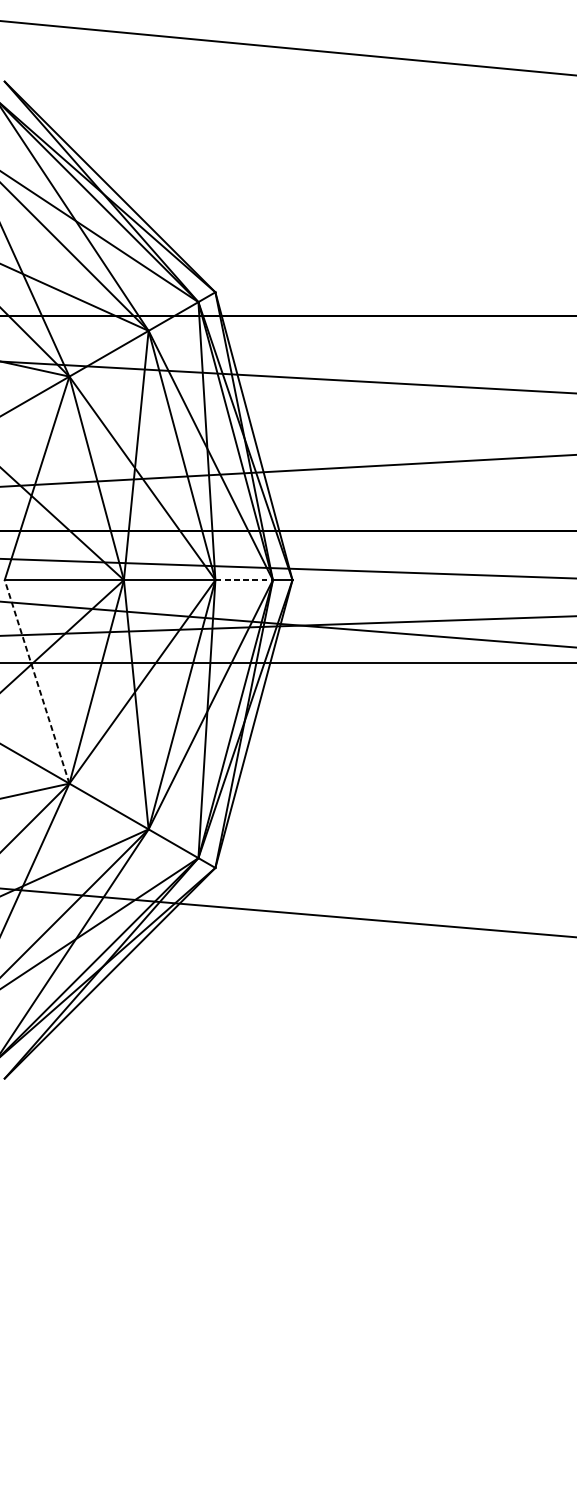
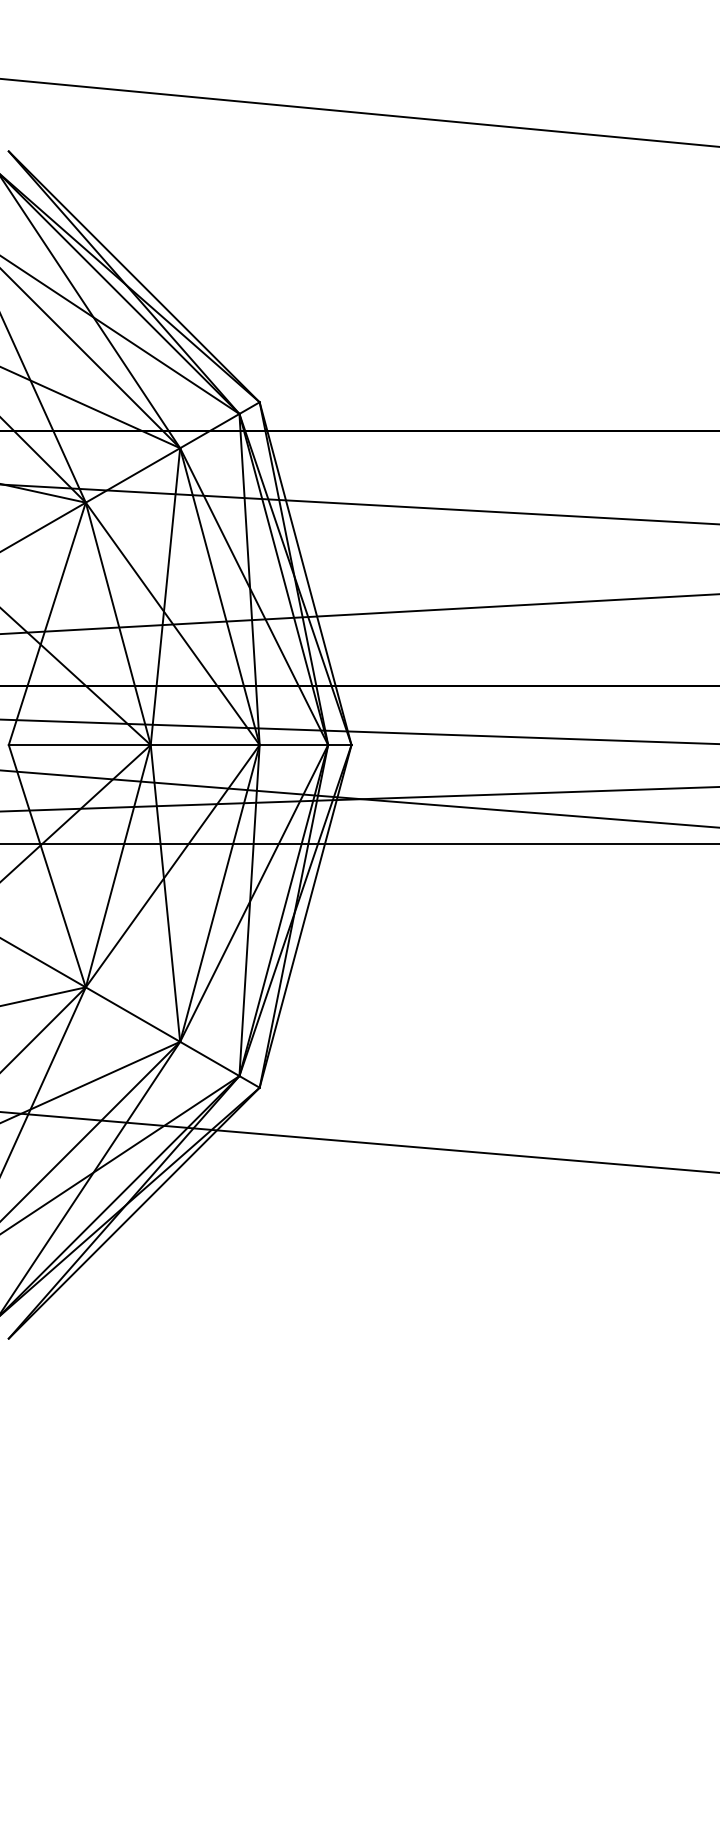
line: (244, 580) -> (294, 745), dashed -> solid
line: (37, 681) -> (47, 865), dashed -> solid

